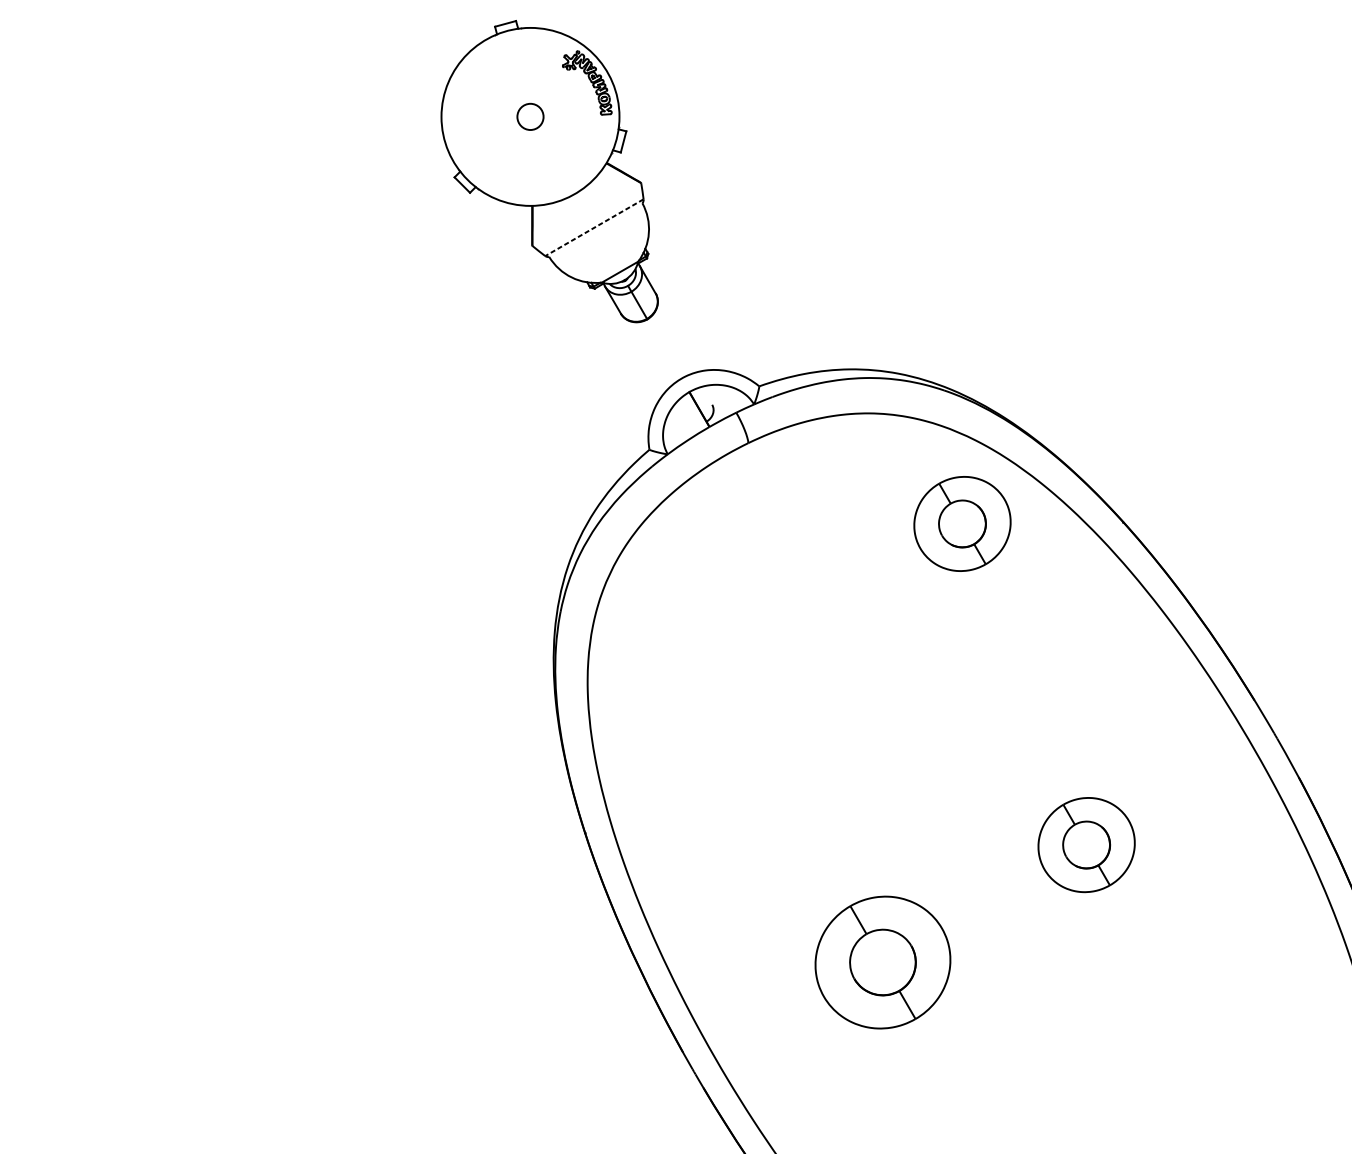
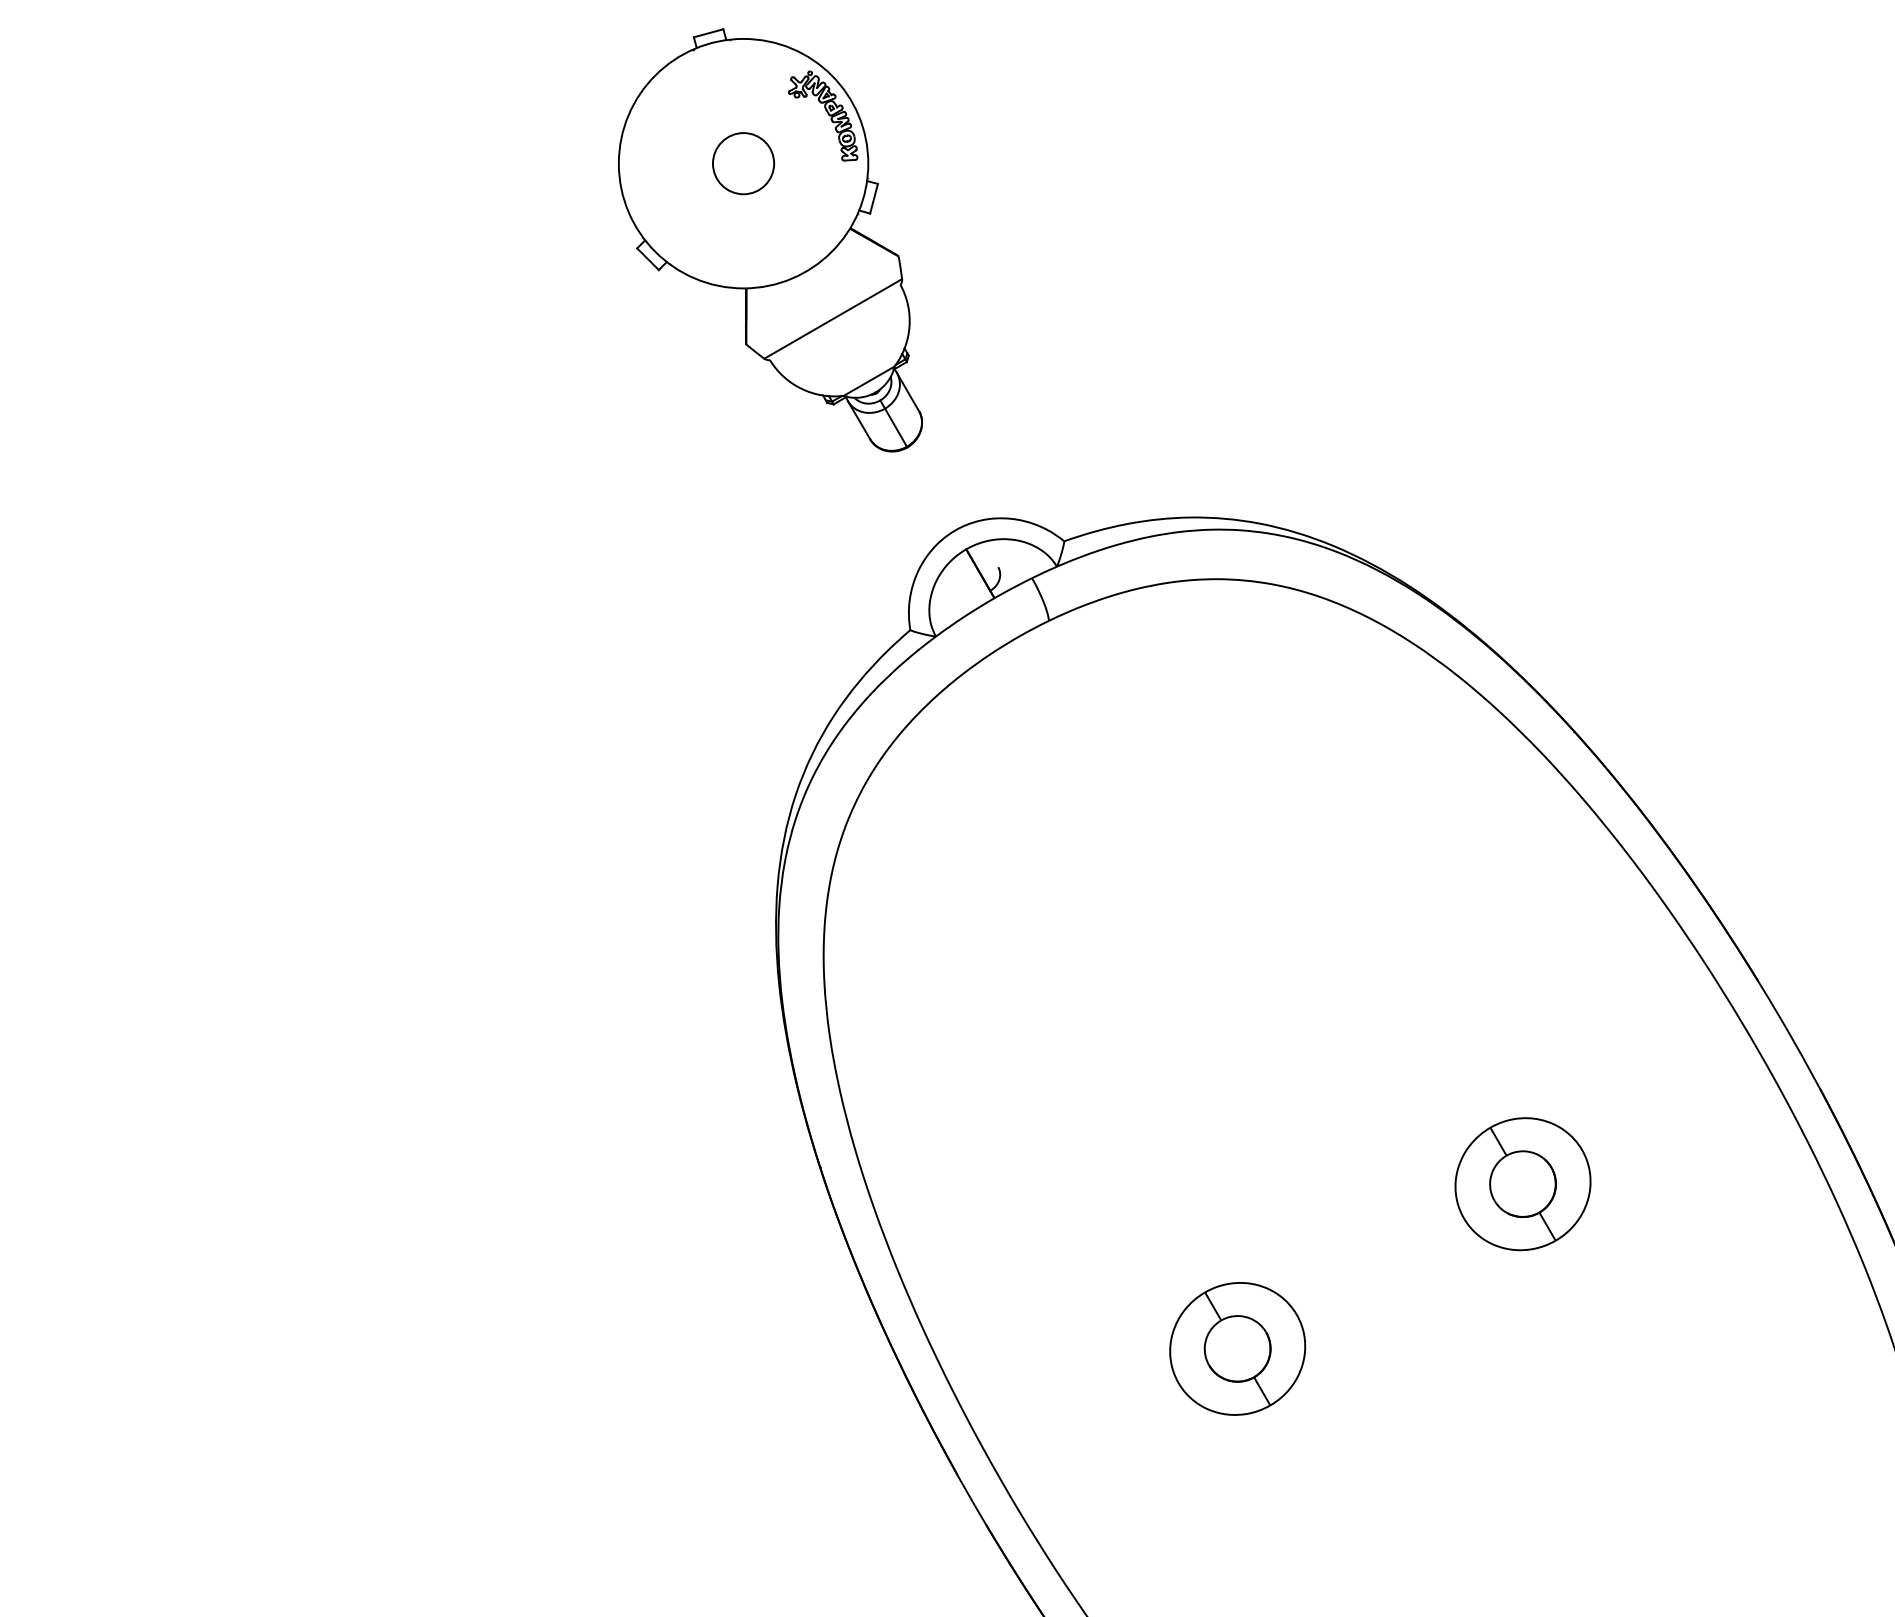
circle: (530, 116) -> (743, 163), size x1.67
line: (594, 228) -> (833, 319), dashed -> solid
part: (962, 524) -> (1348, 734), removed
part: (882, 962) -> (1237, 1348), size x0.71

